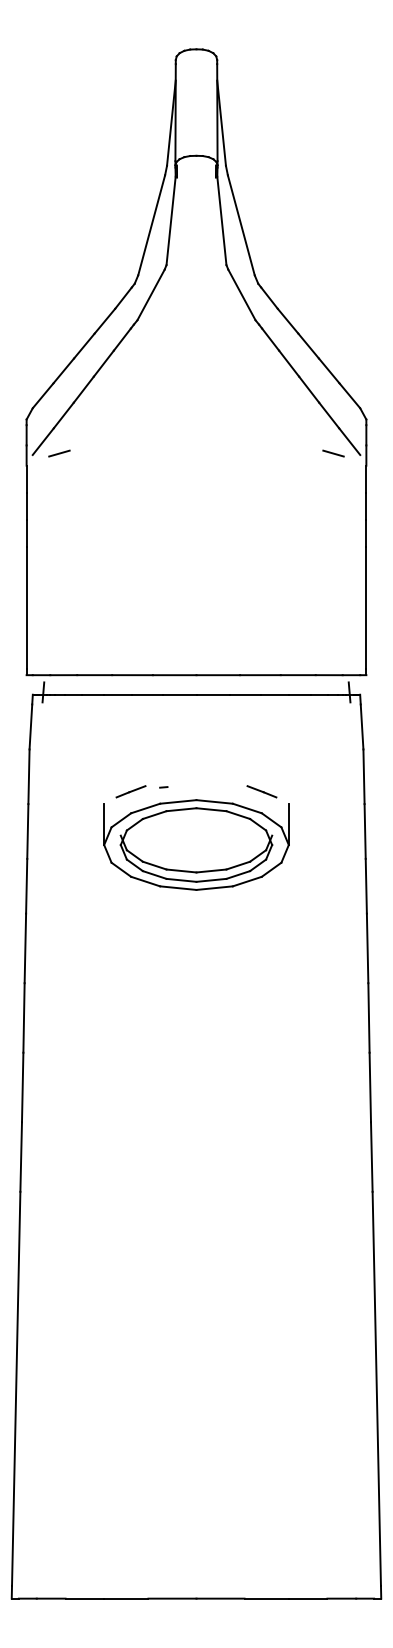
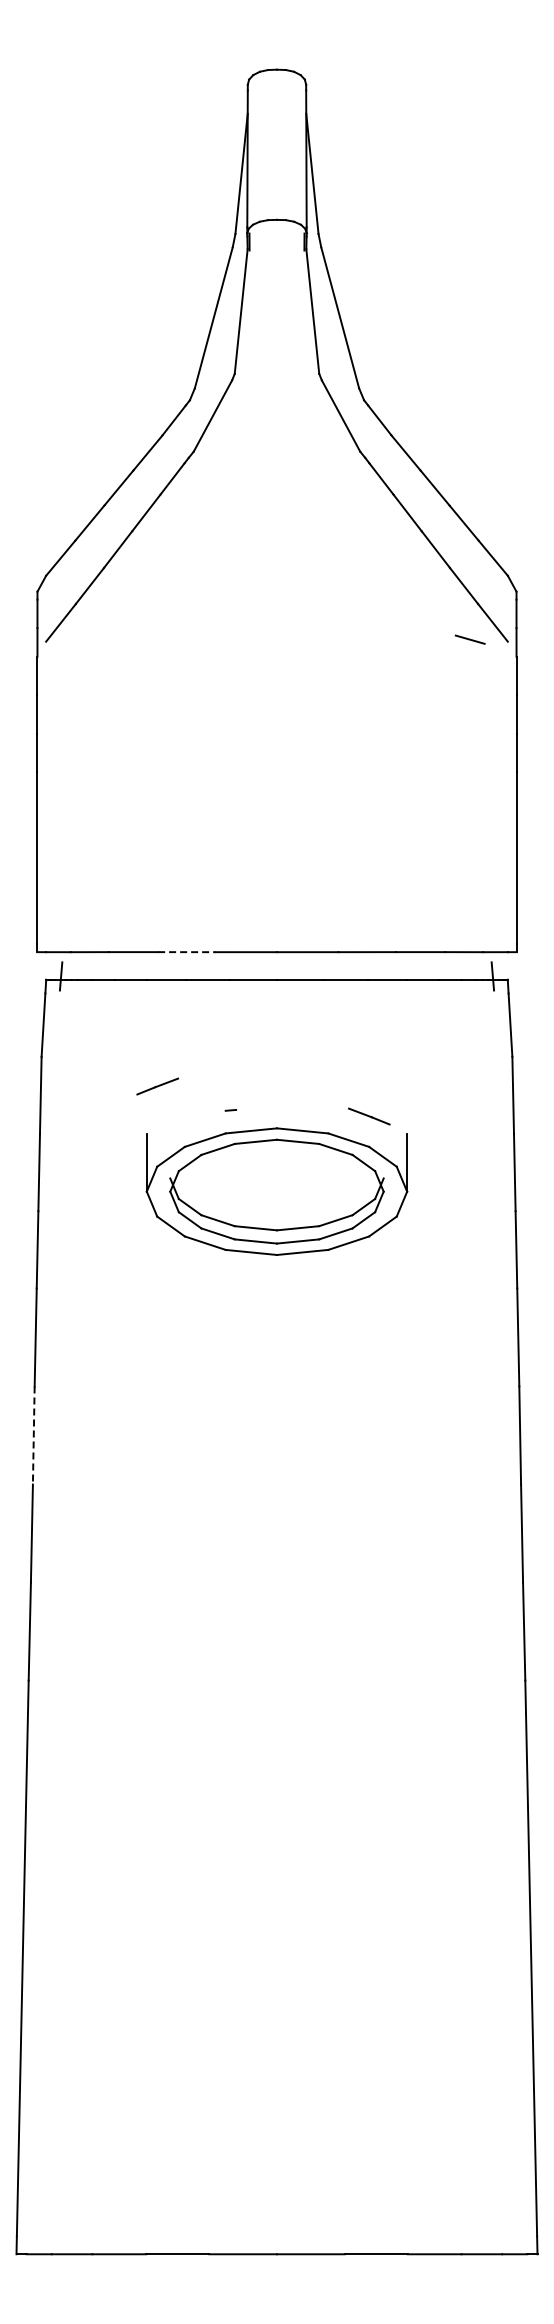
line: (59, 453) -> (83, 639), removed
line: (132, 675) -> (186, 952), solid -> dashed
line: (130, 791) -> (157, 1086), moved
line: (23, 1018) -> (33, 1436), solid -> dashed

